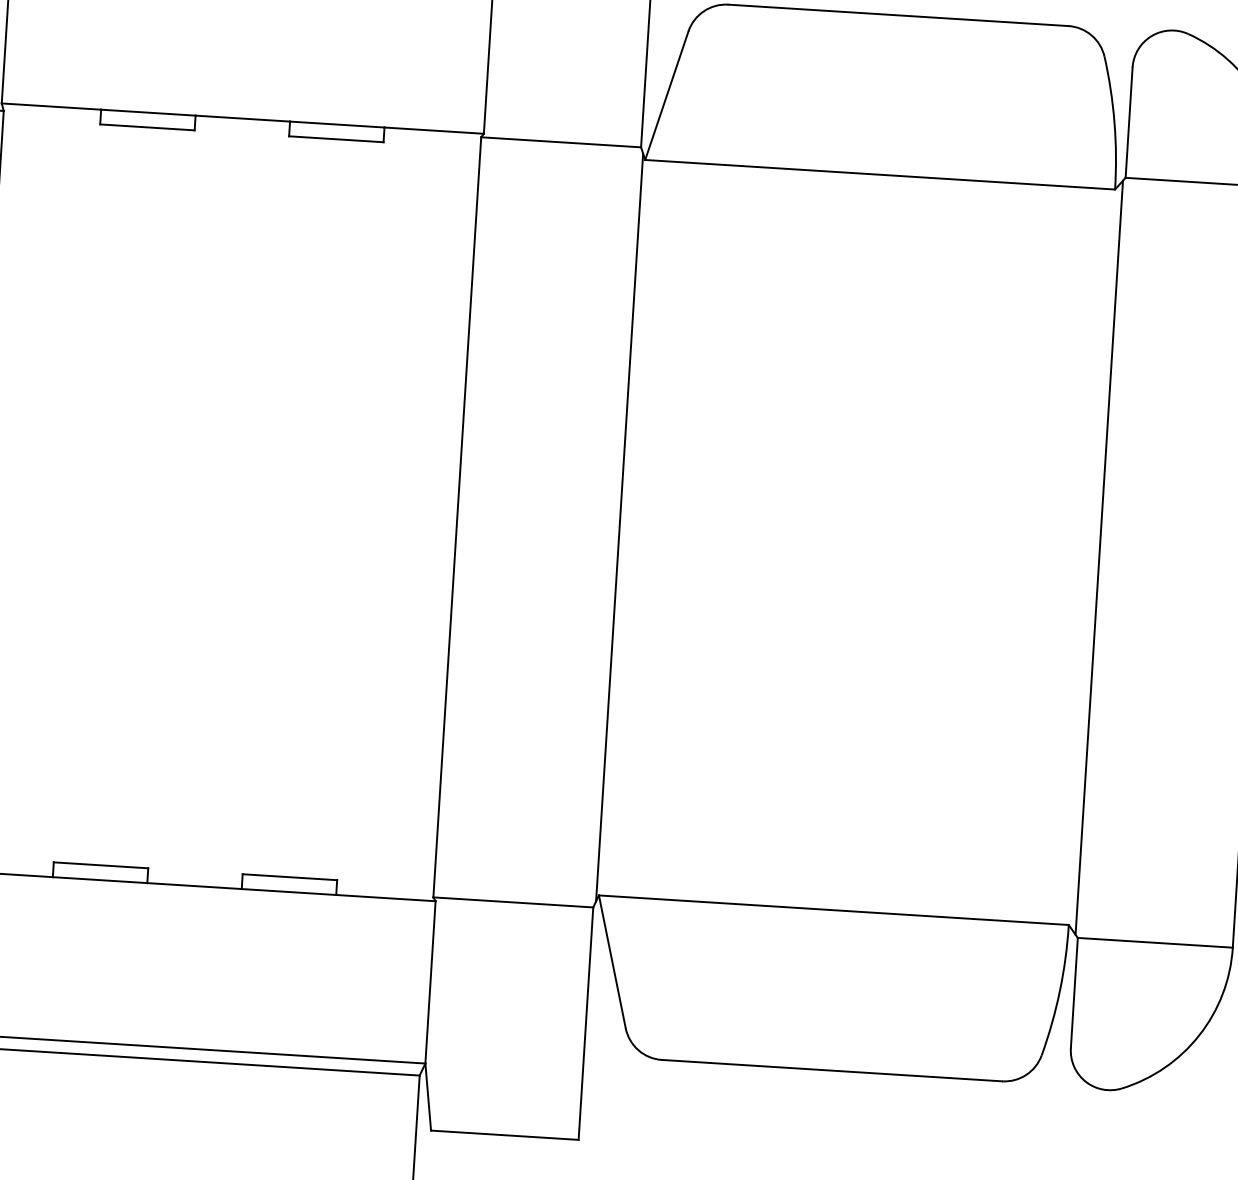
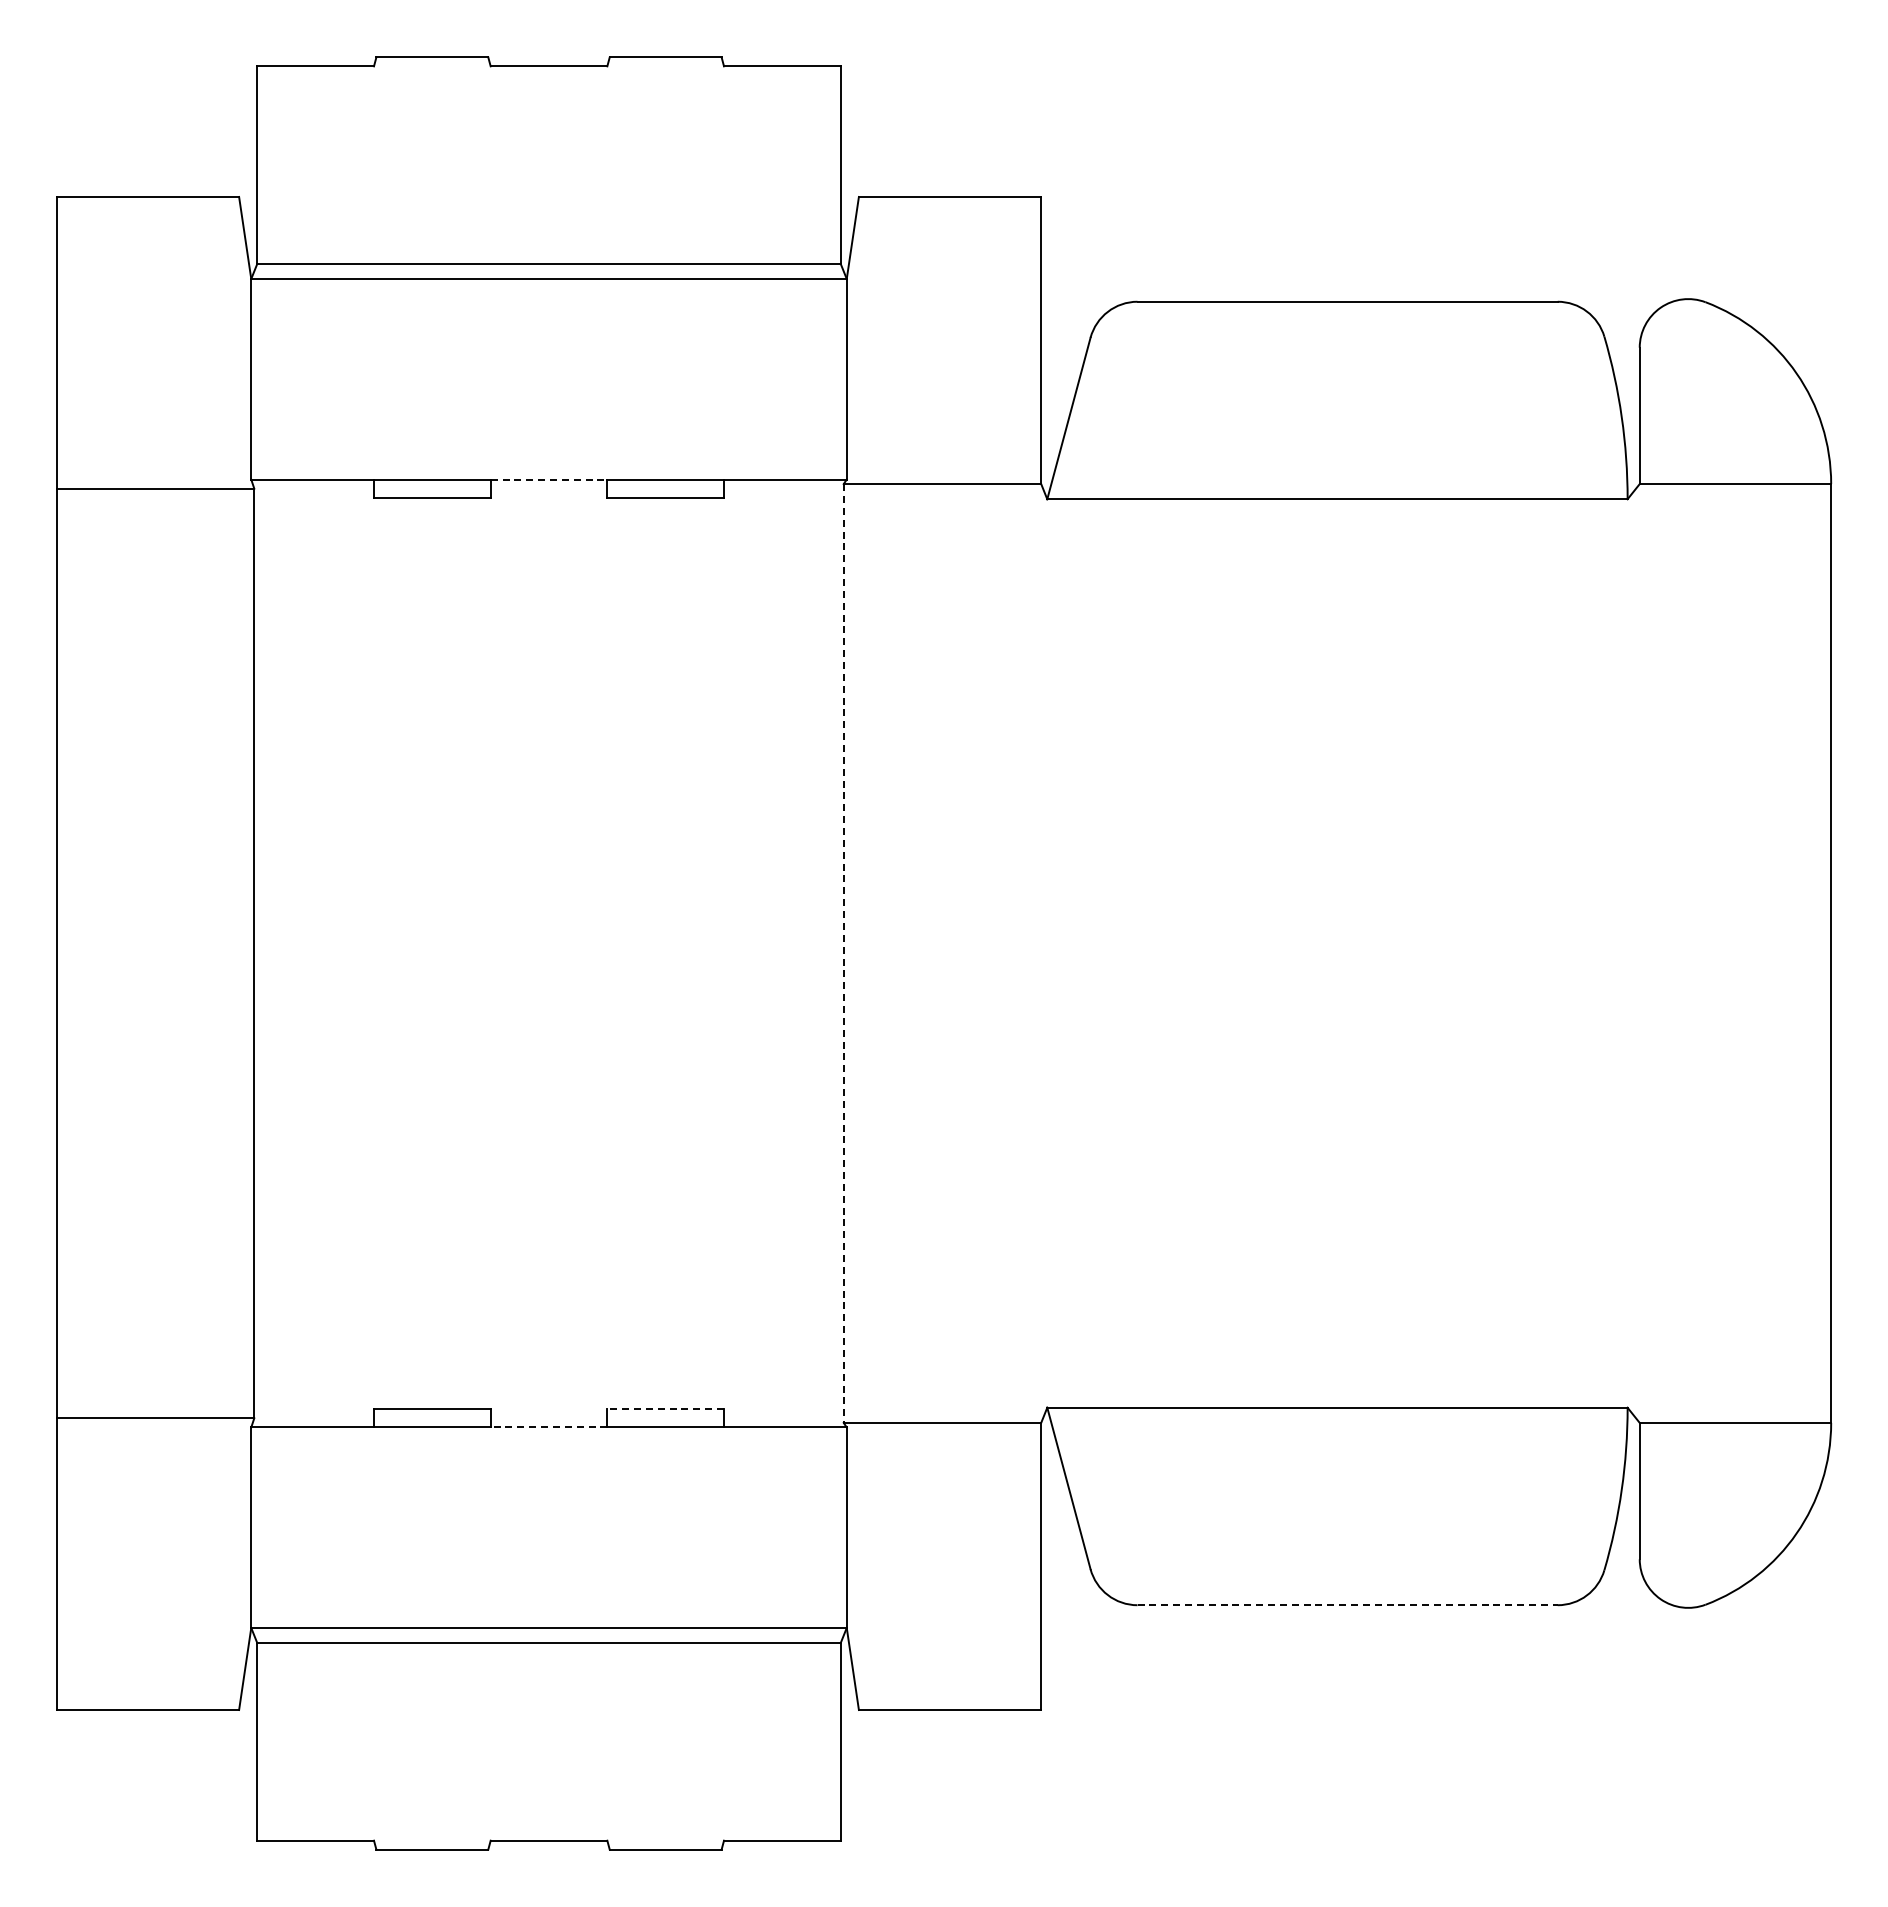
line: (243, 118) -> (549, 479), solid -> dashed
line: (457, 517) -> (843, 953), solid -> dashed
line: (619, 527) -> (1044, 953), removed
line: (1099, 557) -> (1636, 953), removed
line: (289, 877) -> (665, 1409), solid -> dashed
line: (194, 886) -> (548, 1427), solid -> dashed
line: (832, 1070) -> (1348, 1605), solid -> dashed

